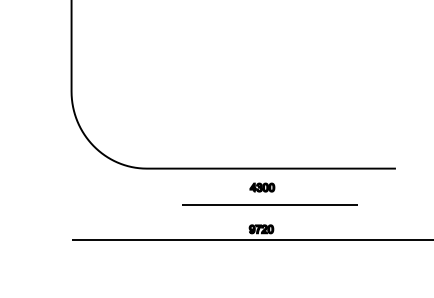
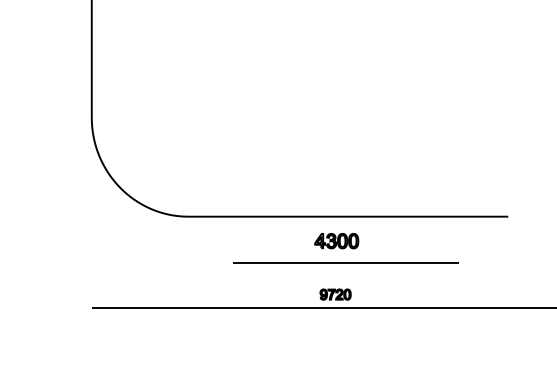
part: (262, 187) -> (336, 240), size x1.4

